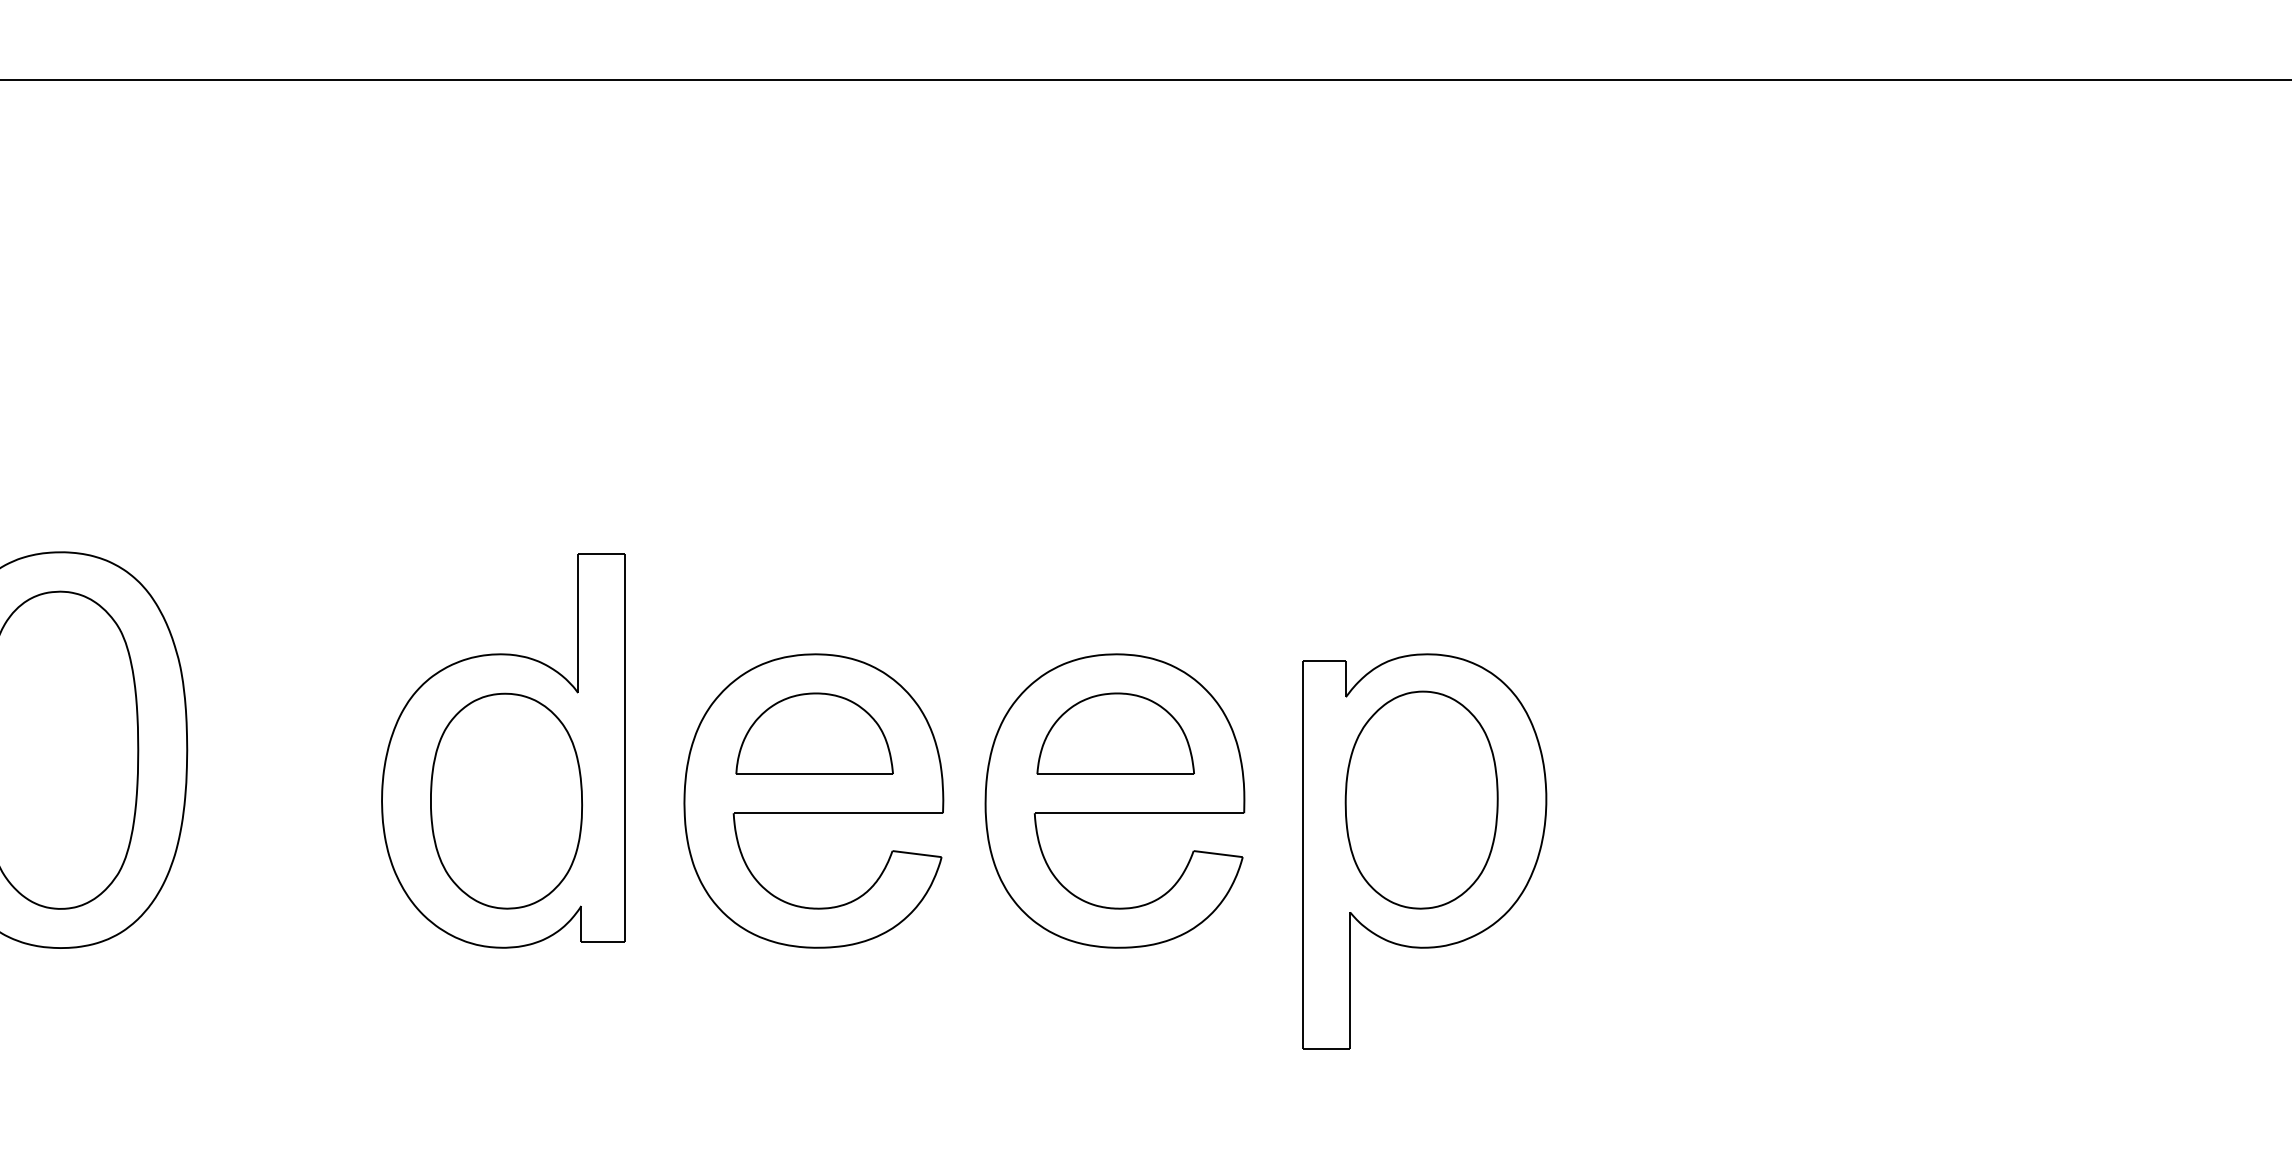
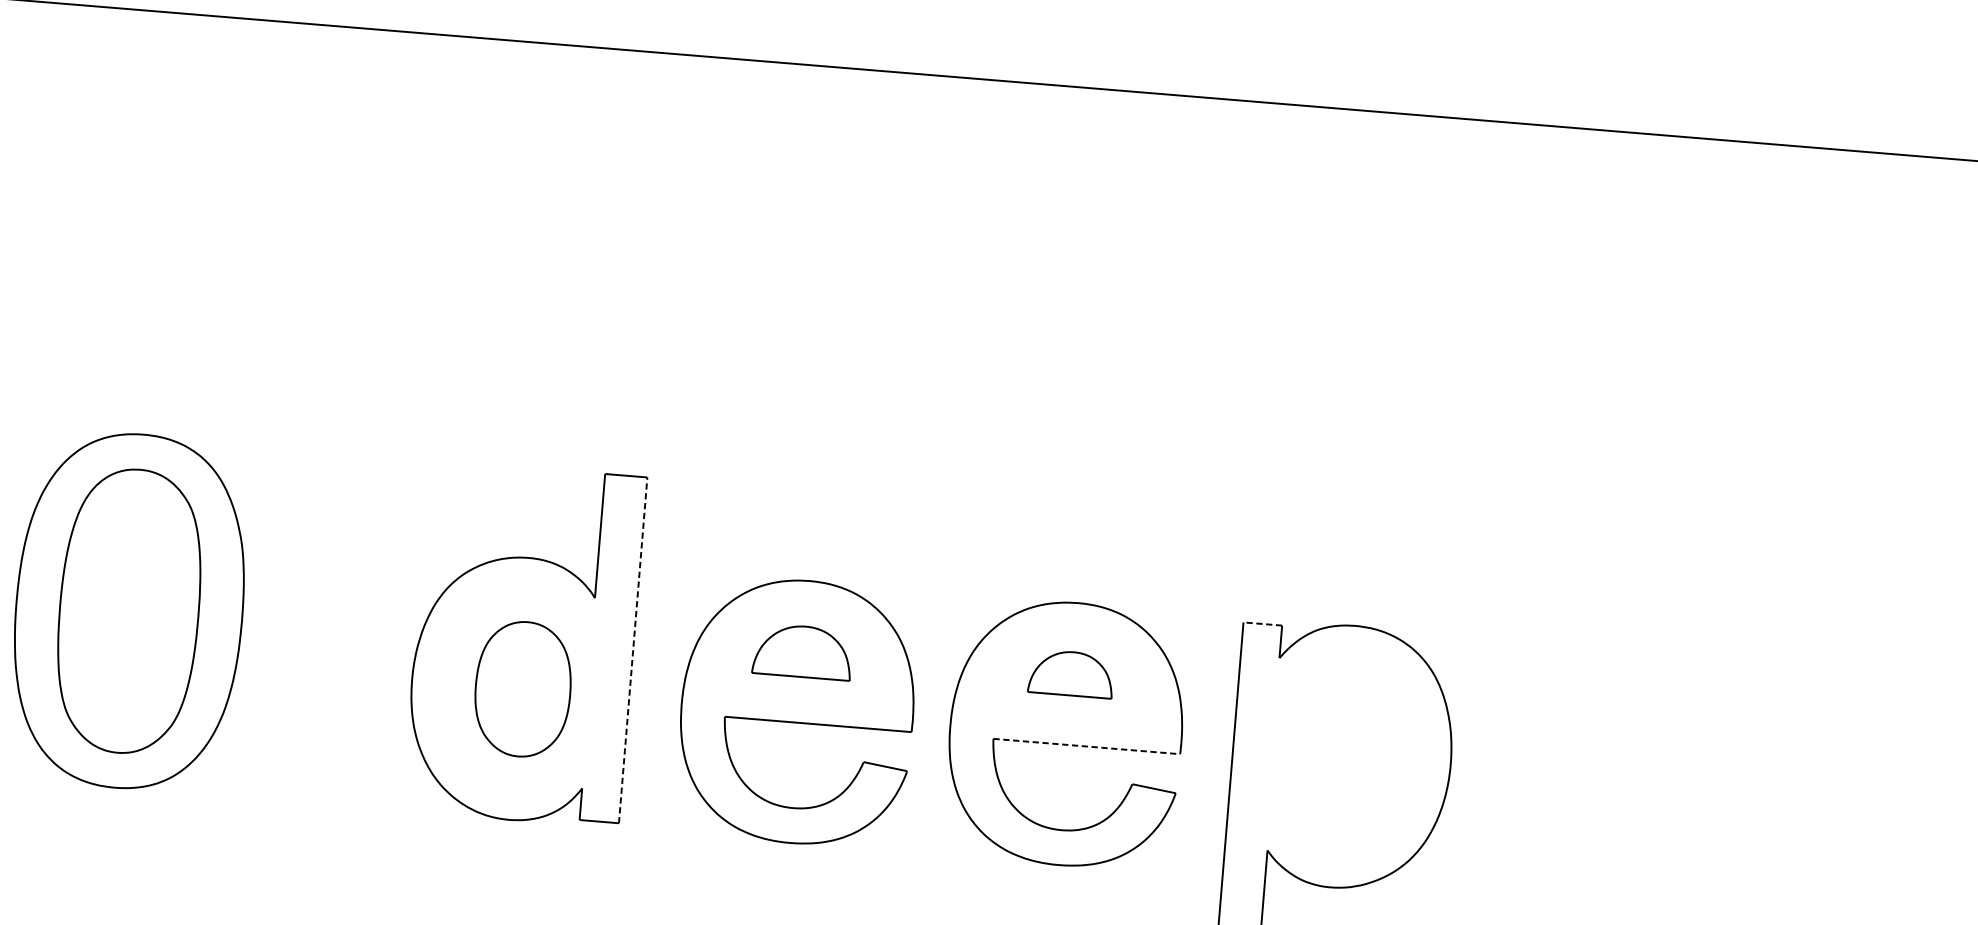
line: (1324, 660) -> (1263, 623), solid -> dashed
part: (814, 733) -> (802, 651), size x0.7
part: (1115, 733) -> (1071, 673), size x0.6
line: (625, 747) -> (633, 650), solid -> dashed
part: (1421, 799) -> (1339, 754), removed
part: (506, 800) -> (523, 688), size x0.7
line: (1139, 813) -> (1086, 746), solid -> dashed

